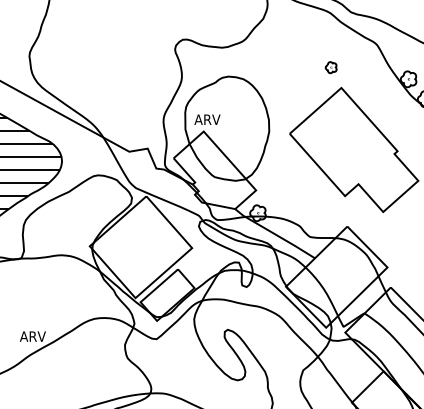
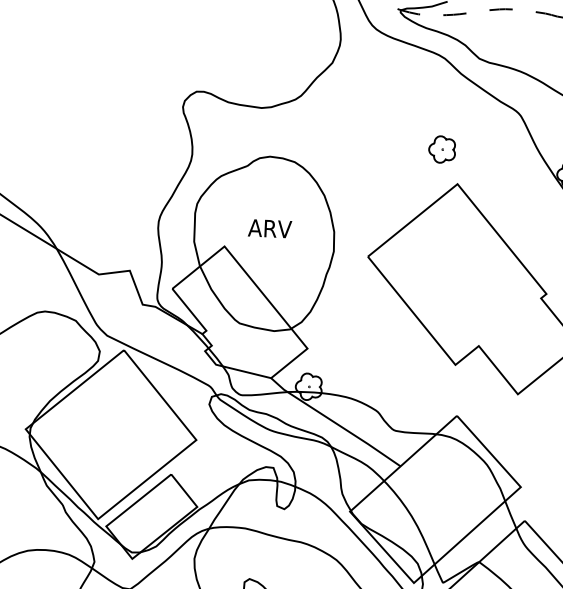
part: (330, 67) -> (440, 149), size x1.43
text: (207, 119) -> (270, 228), moved

